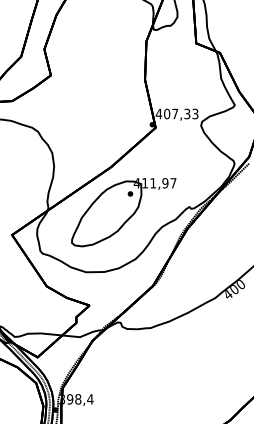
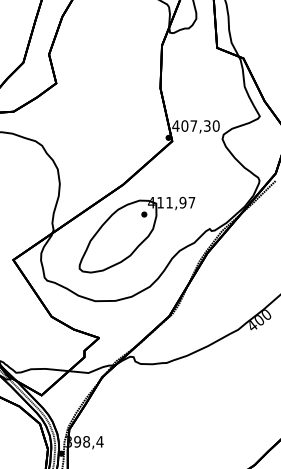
text: (195, 113) -> (216, 125), 407,33 -> 407,30

